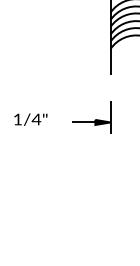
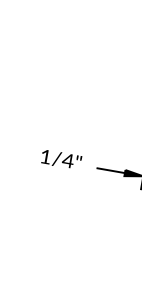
text: (30, 119) -> (60, 159), moved

